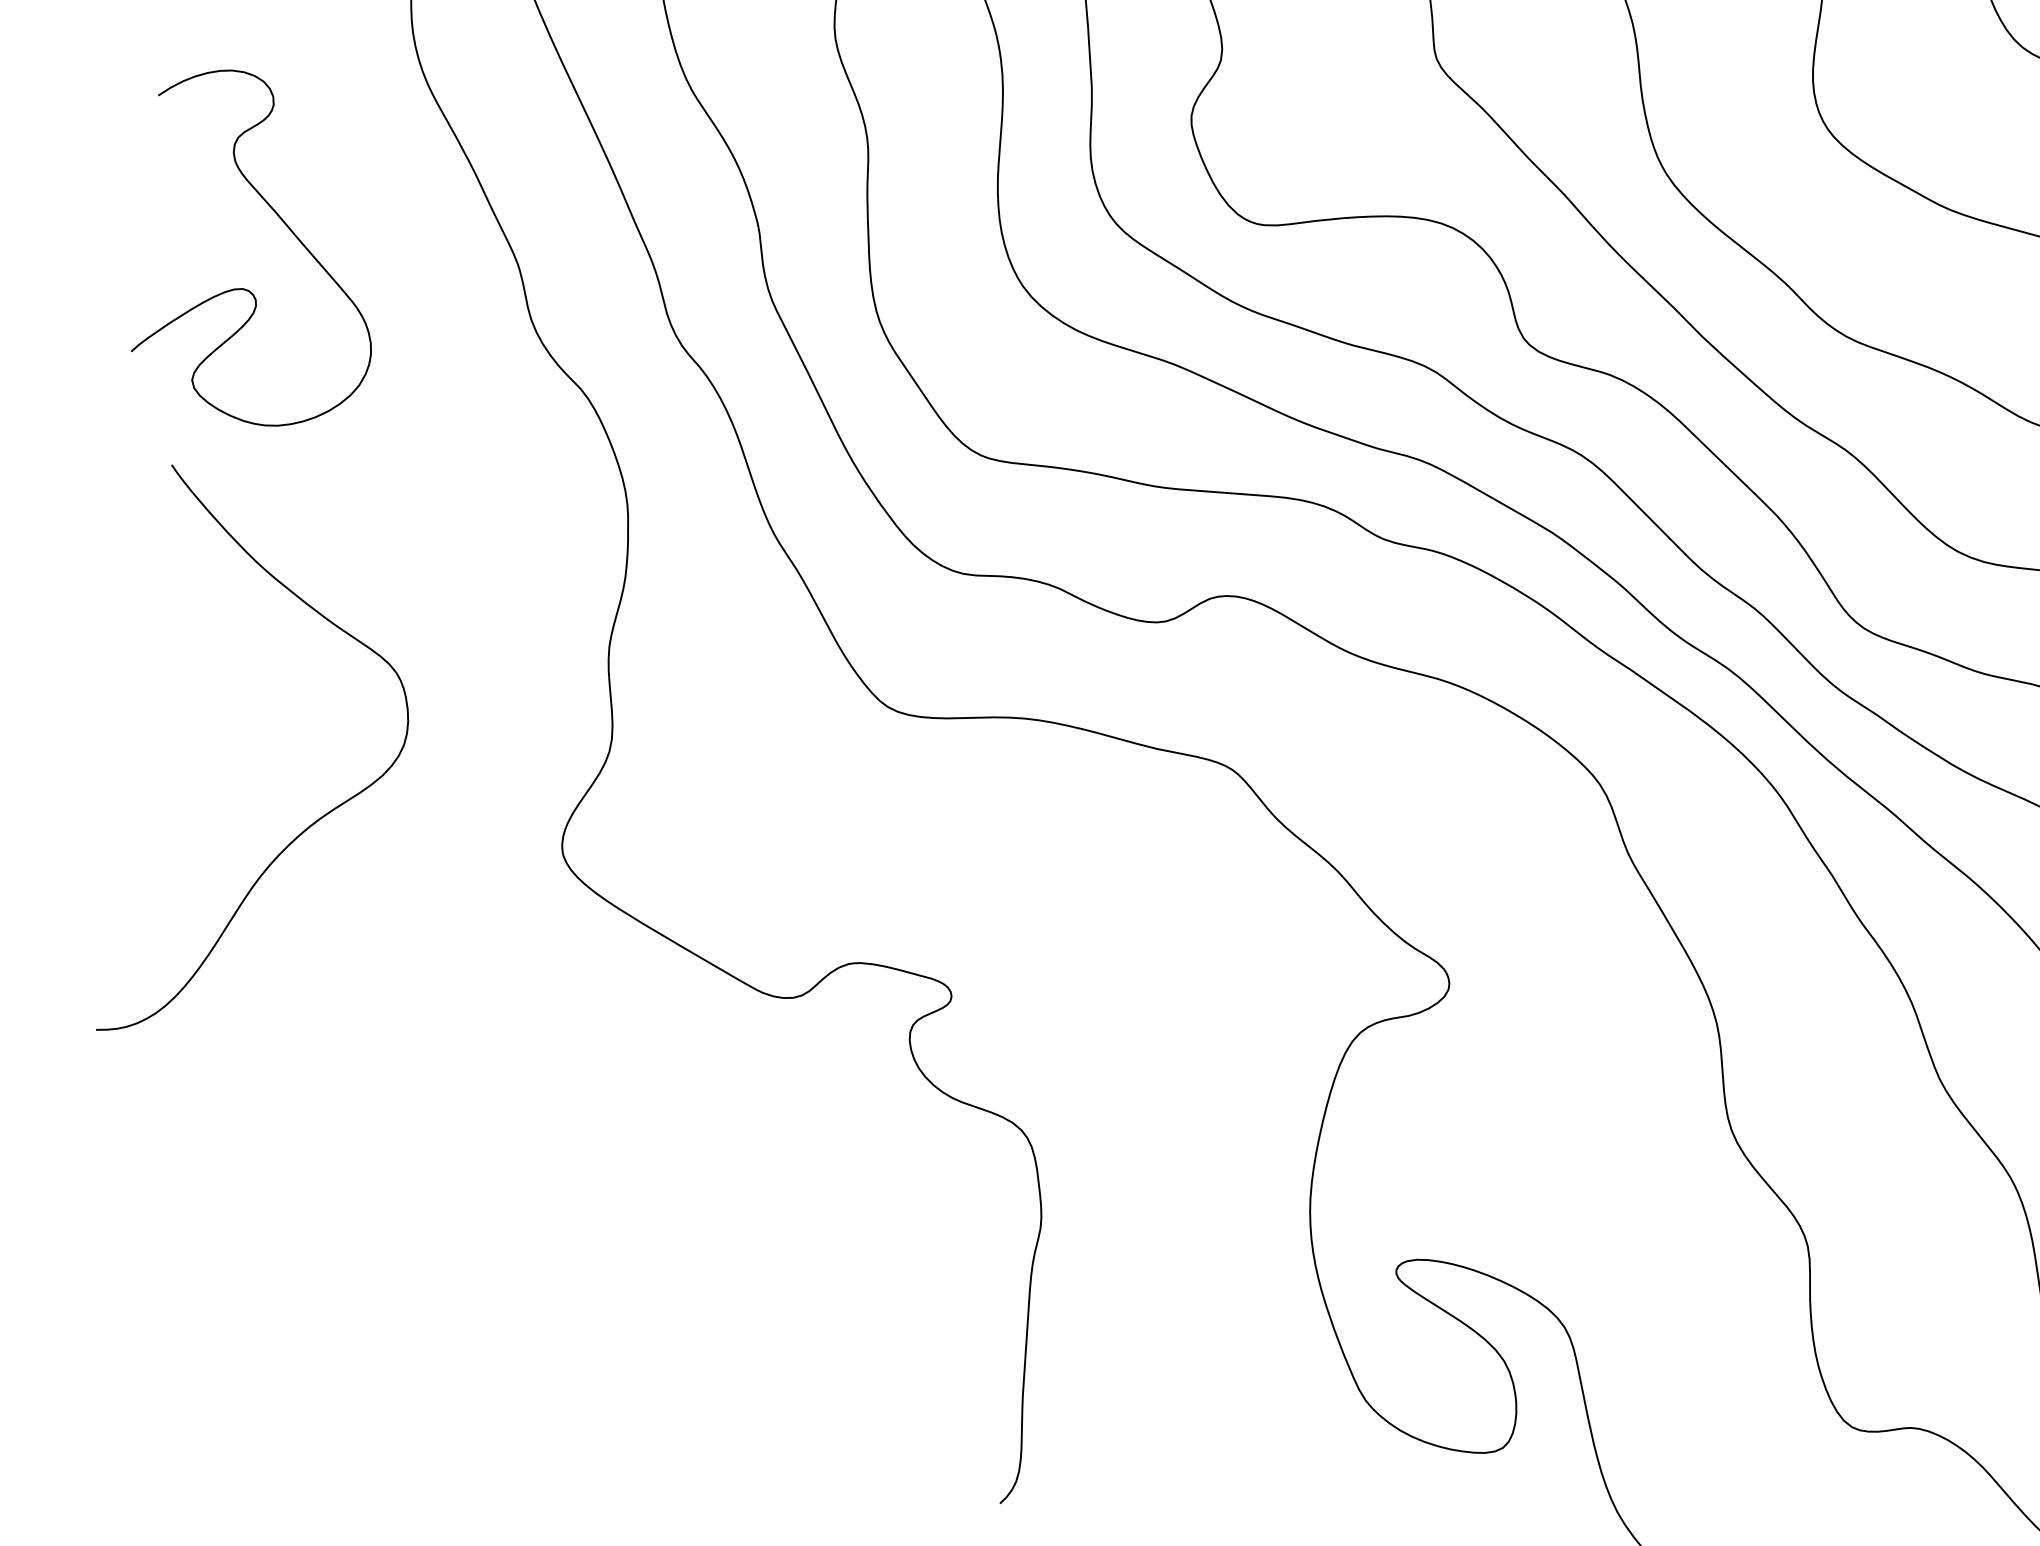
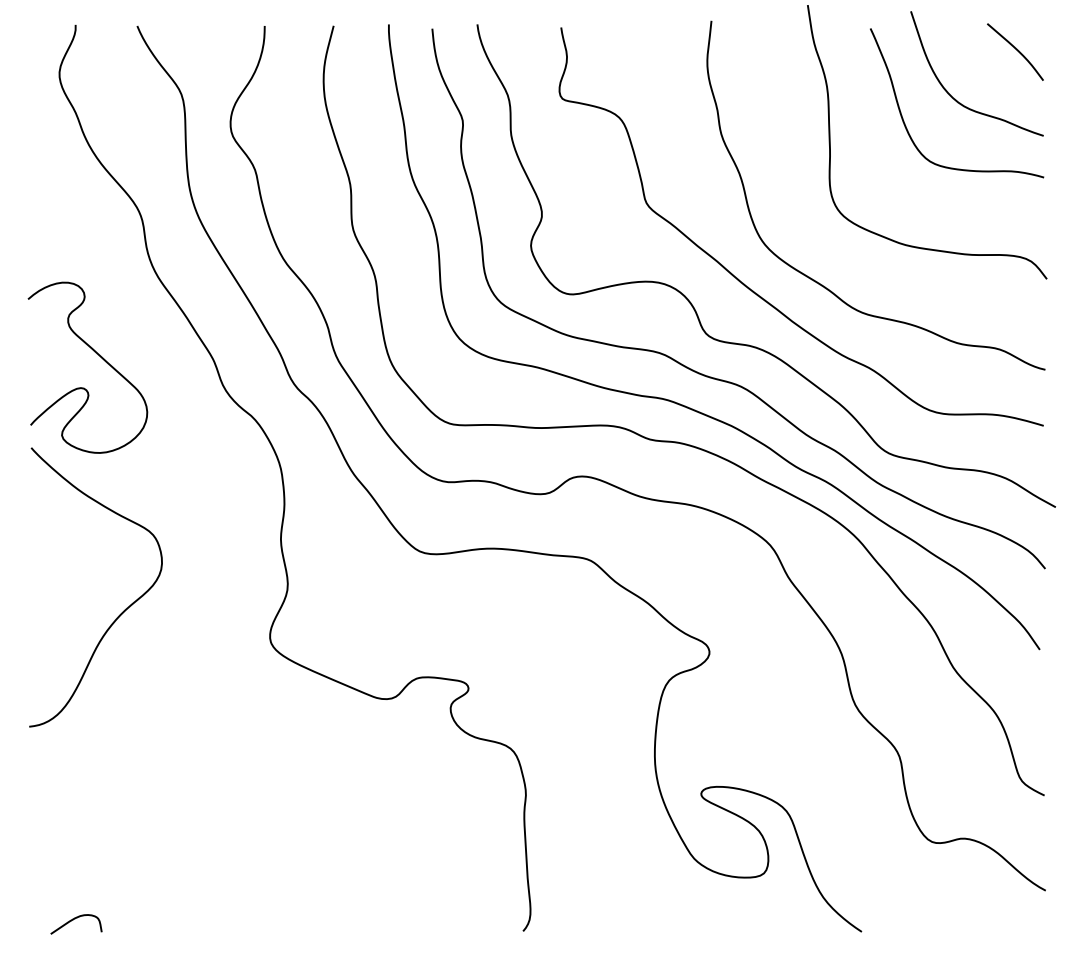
curve: (312, 821) -> (121, 612), moved
curve: (91, 1366) -> (73, 920), added

